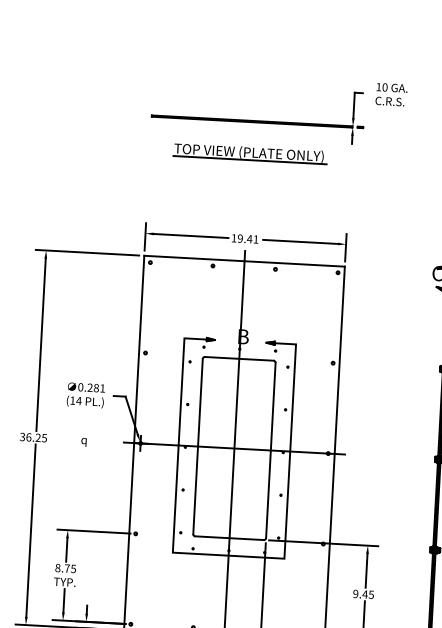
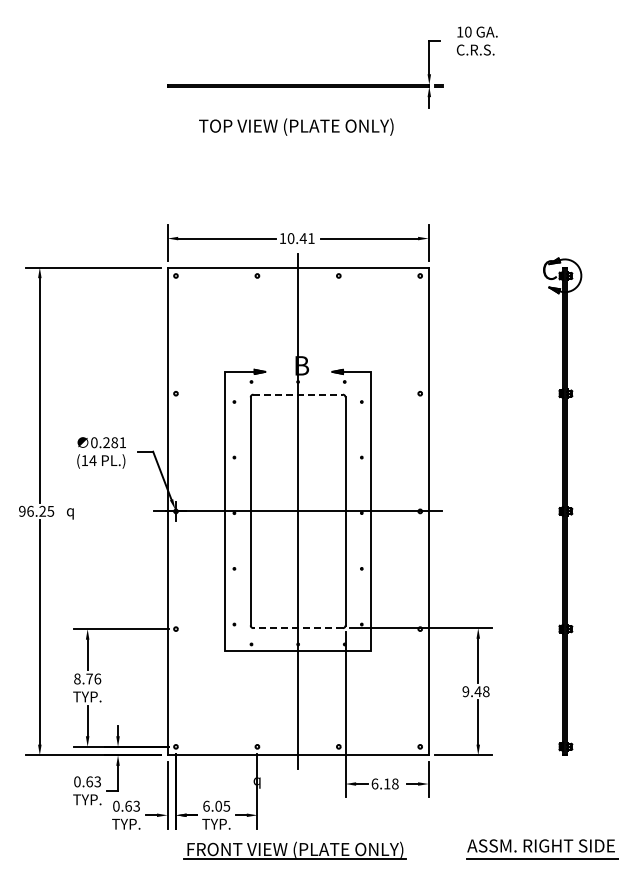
line: (249, 159) -> (297, 135), removed
text: (239, 238) -> (290, 238), 19.41 -> 10.41
line: (239, 358) -> (298, 394), solid -> dashed
text: (22, 437) -> (22, 511), 36.25 -> 96.25
text: (84, 441) -> (70, 513), moved
line: (229, 538) -> (298, 628), solid -> dashed
text: (73, 568) -> (97, 678), 8.75 -> 8.76
text: (370, 594) -> (485, 691), 9.45 -> 9.48

